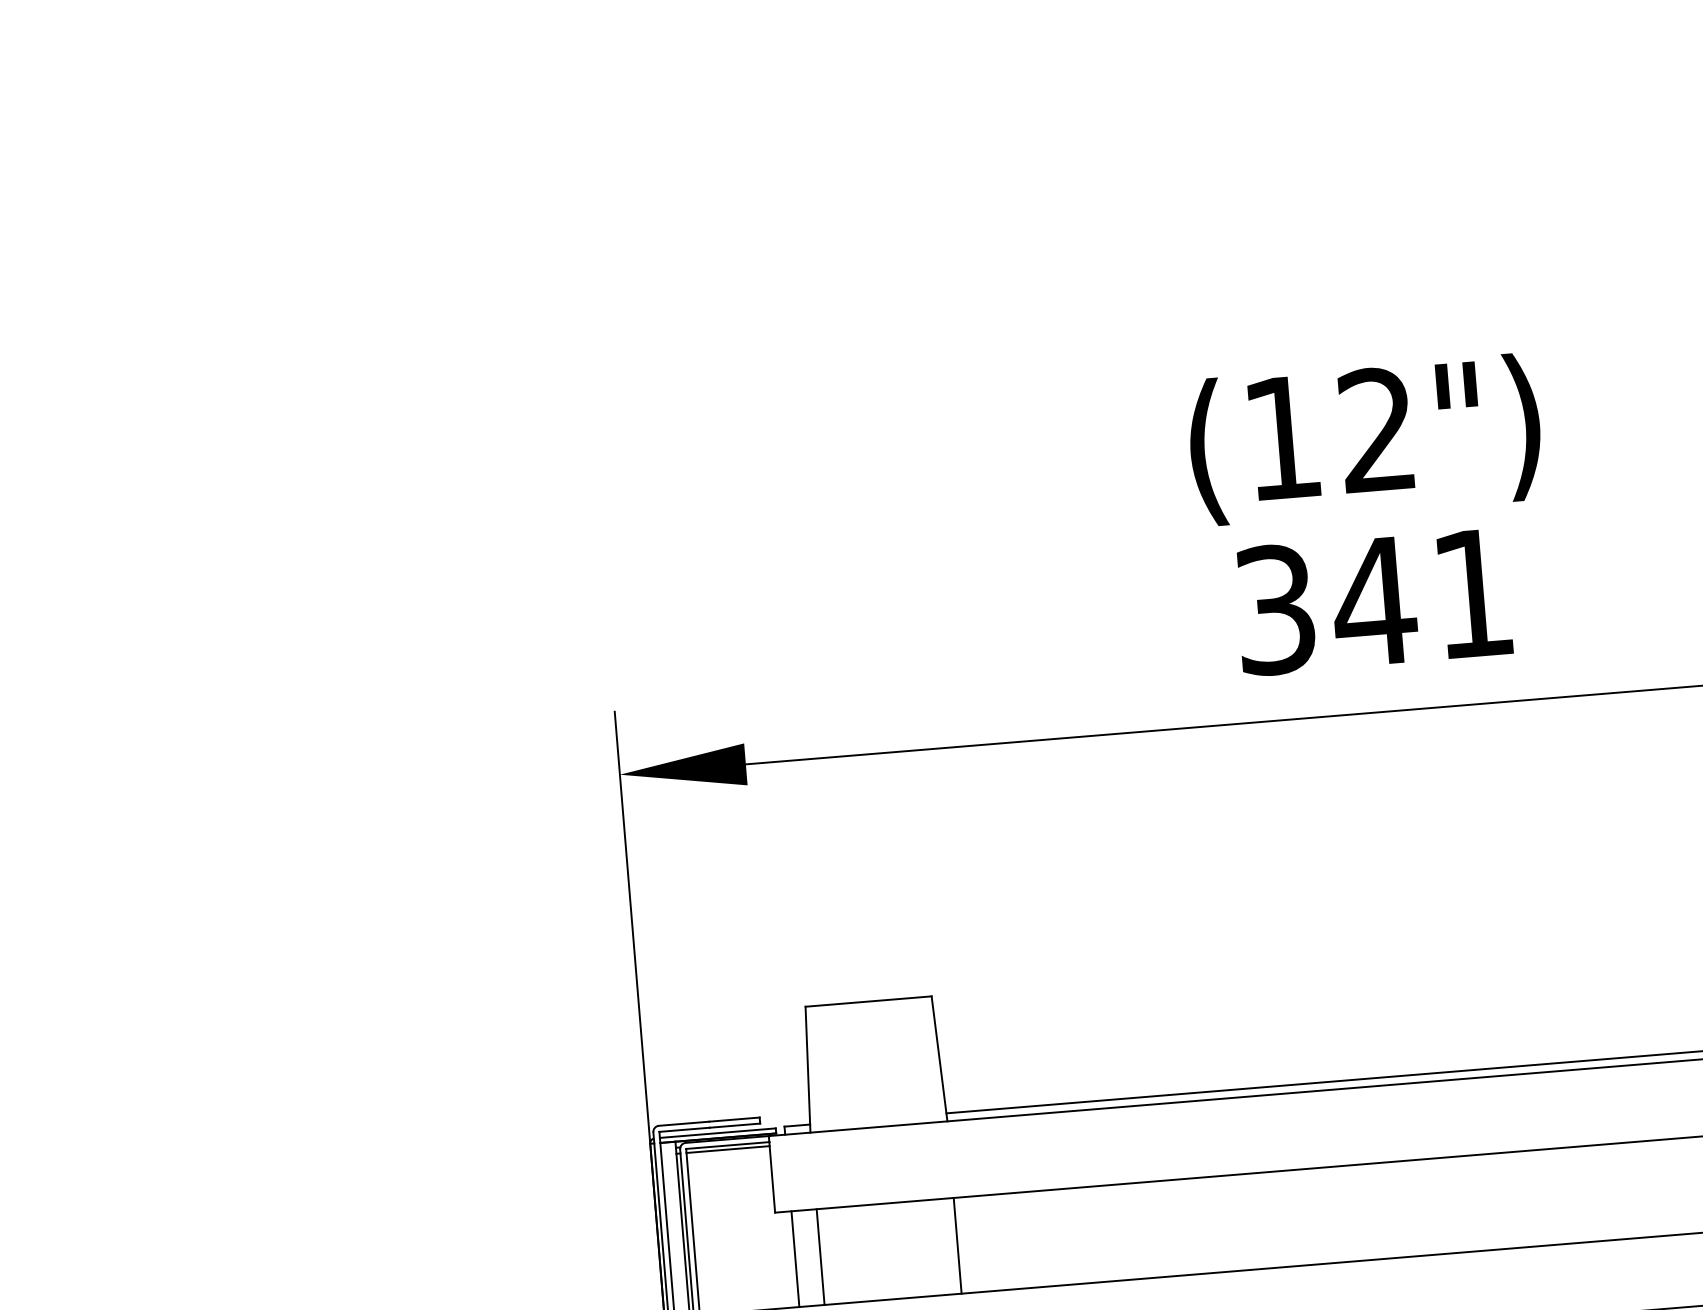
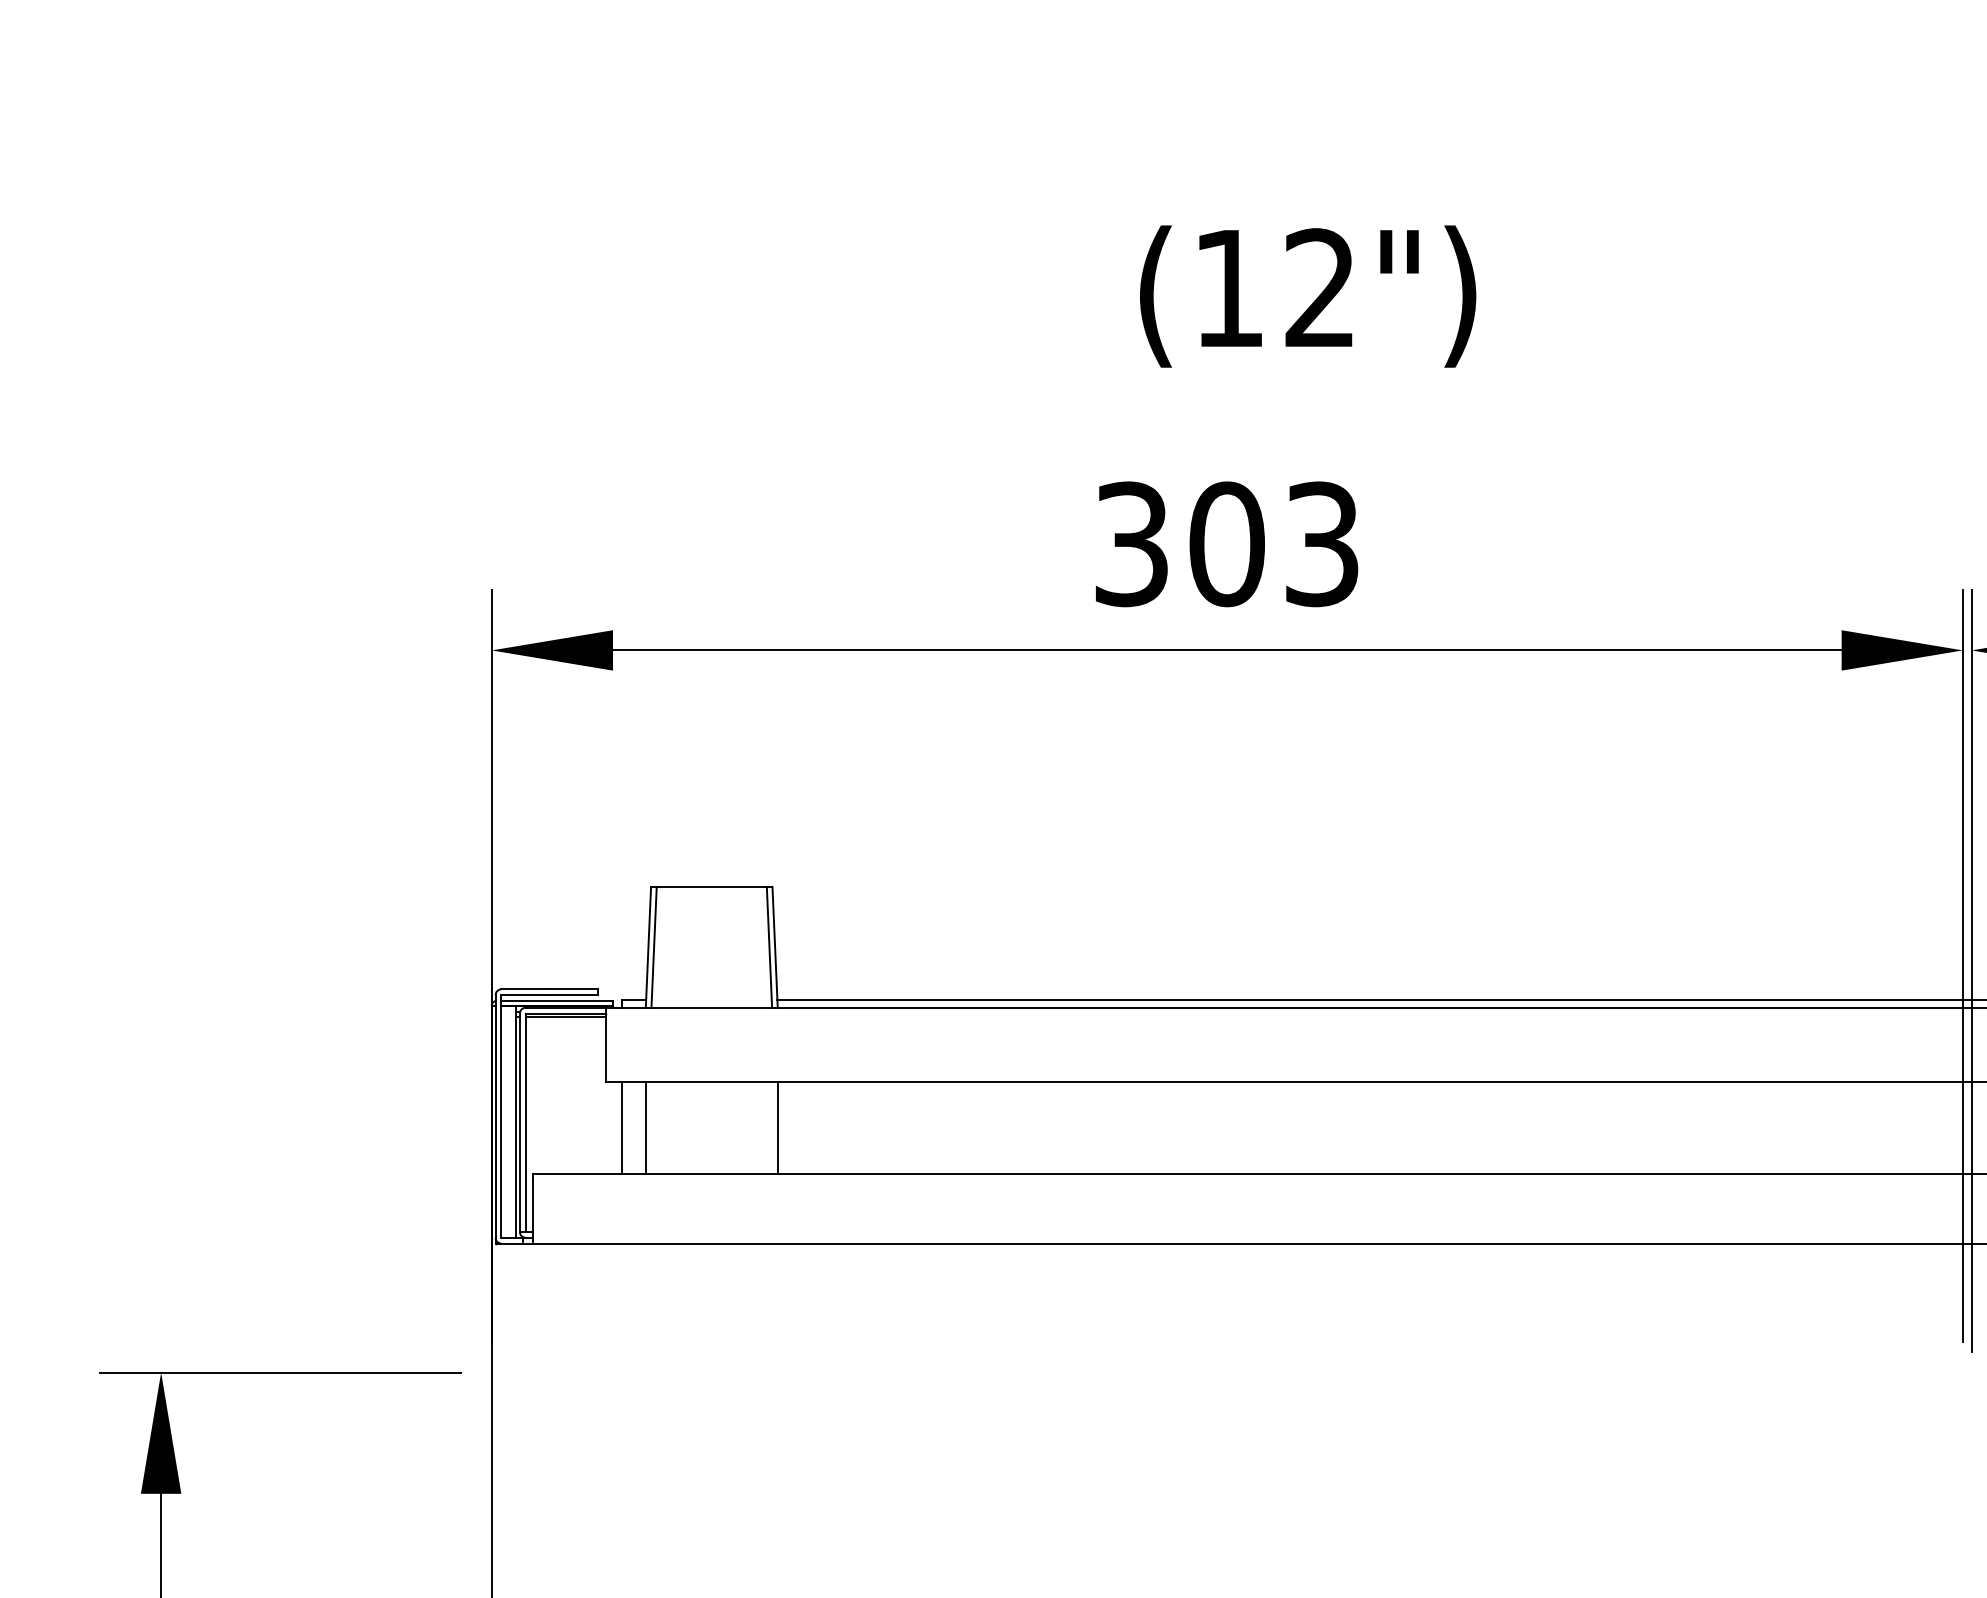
text: (1365, 439) -> (1308, 296), moved
text: (1421, 598) -> (1272, 544), 341 -> 303
line: (933, 1059) -> (769, 947), added
line: (813, 1069) -> (653, 947), added

